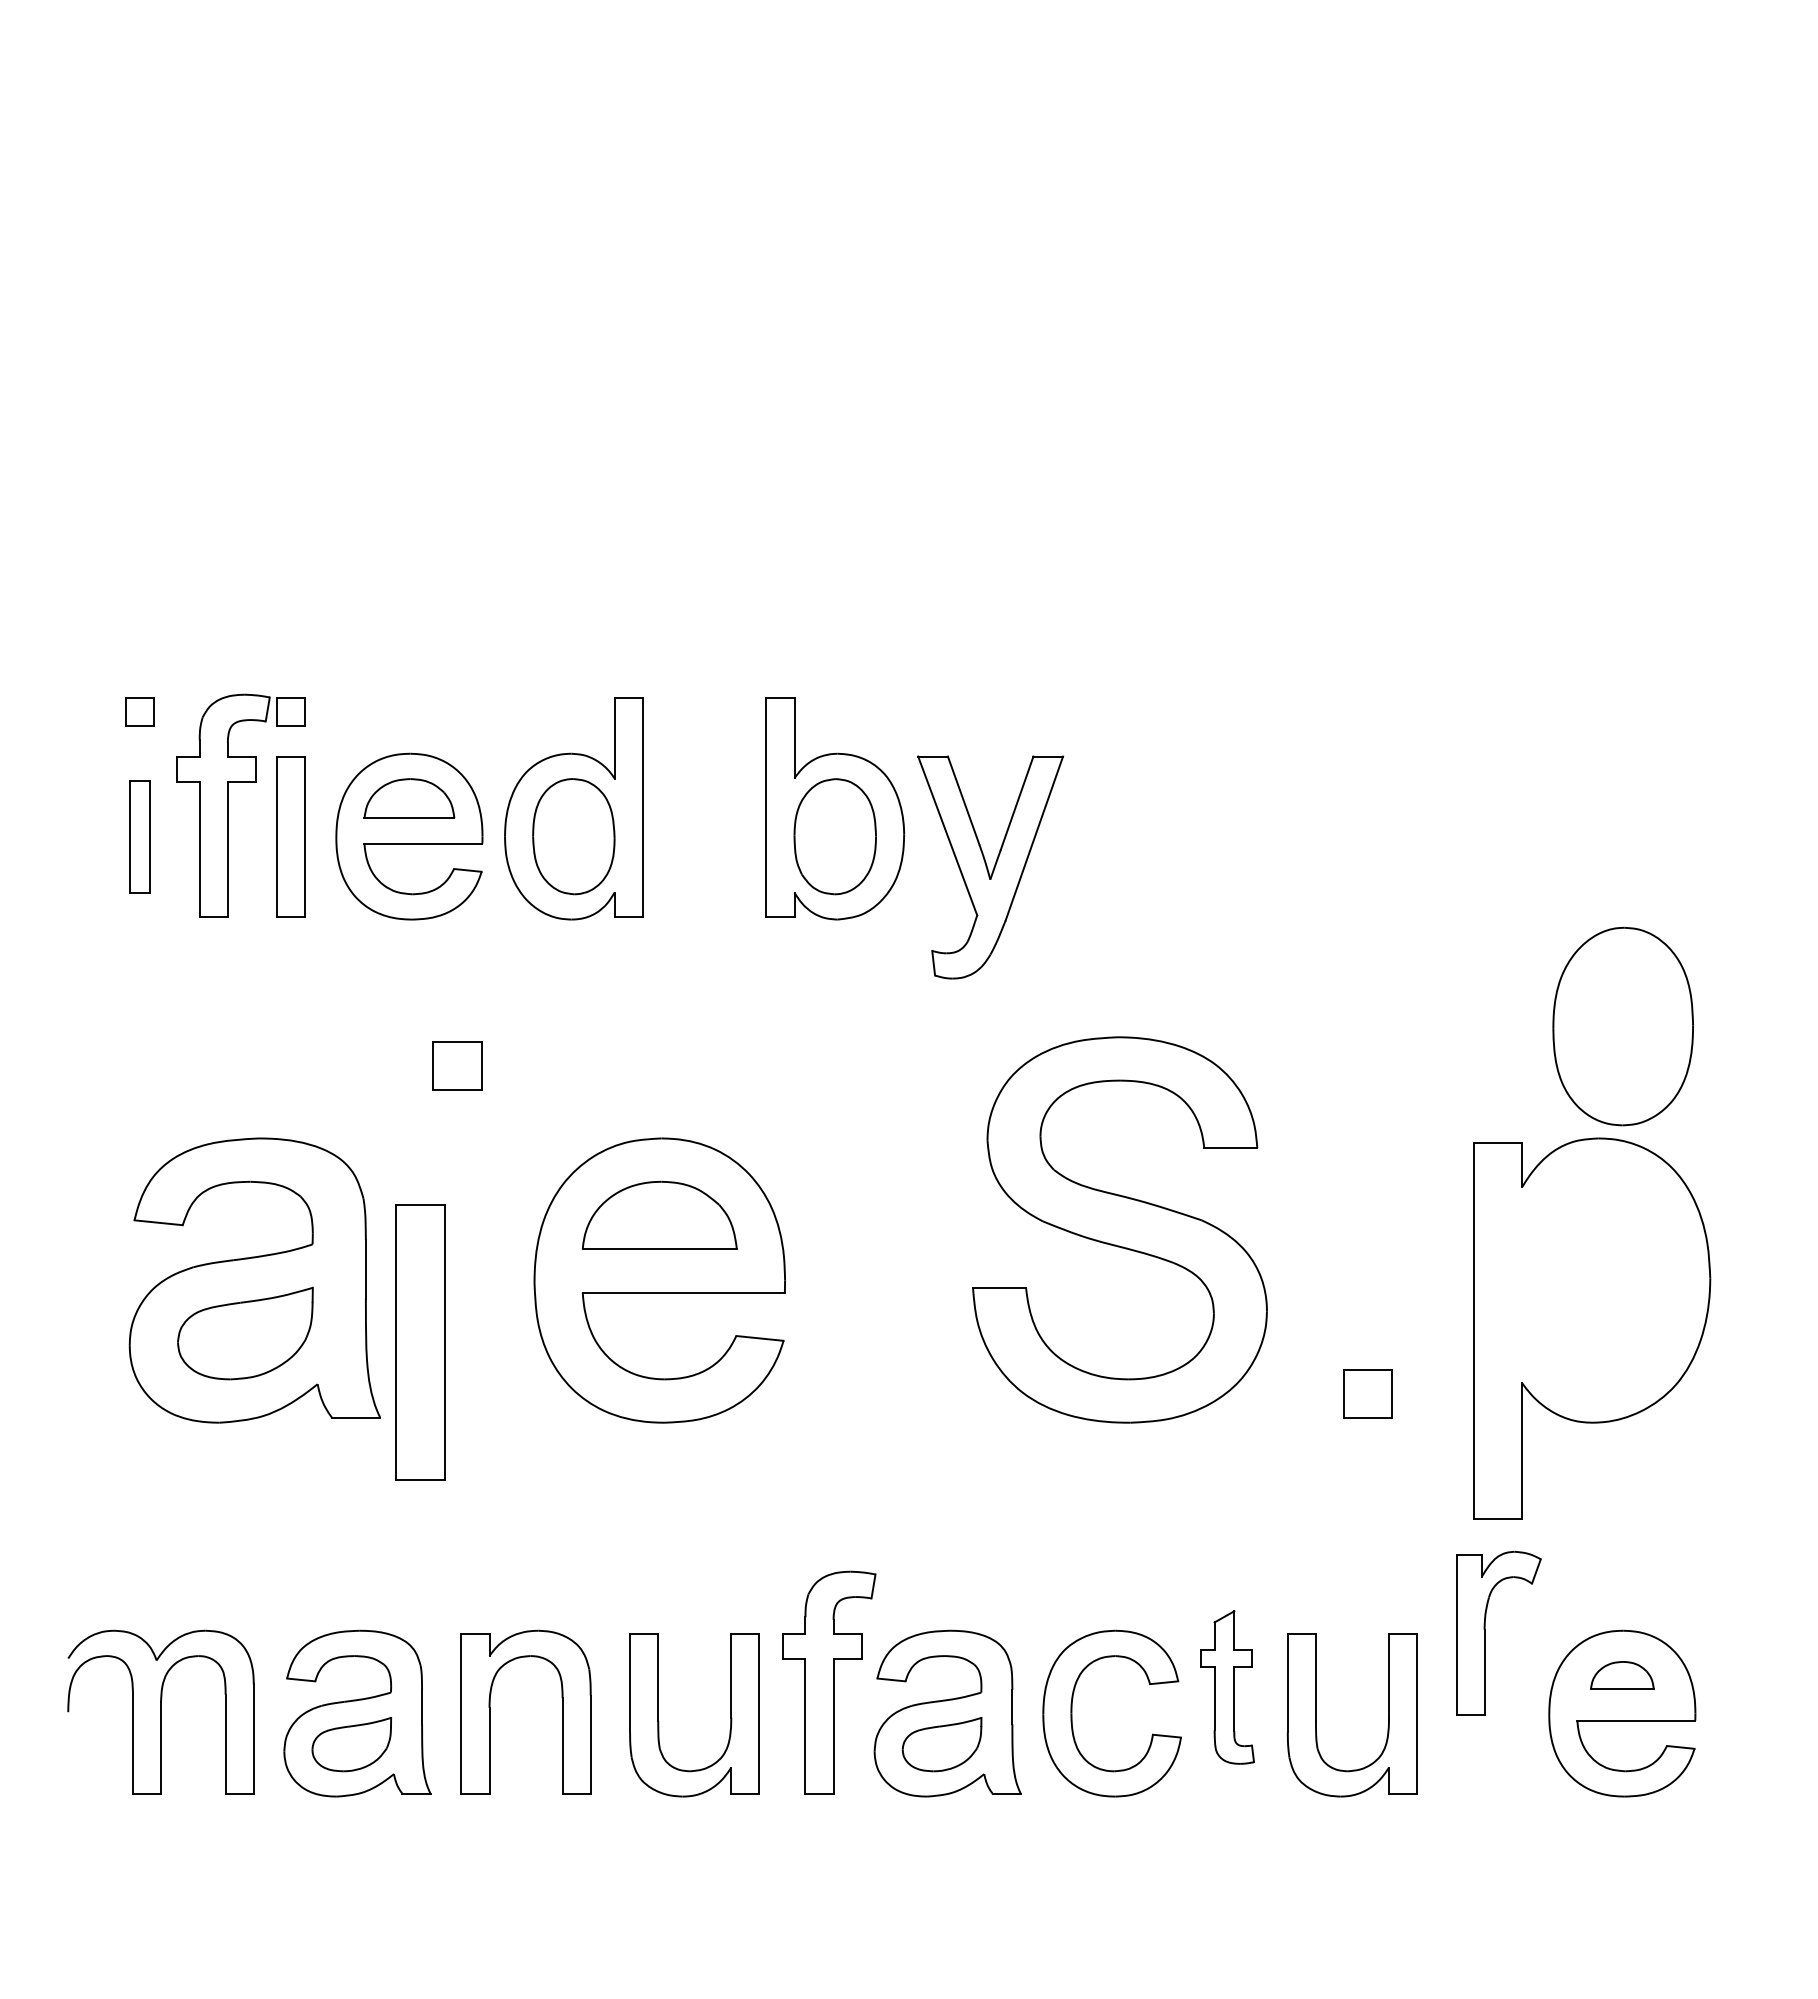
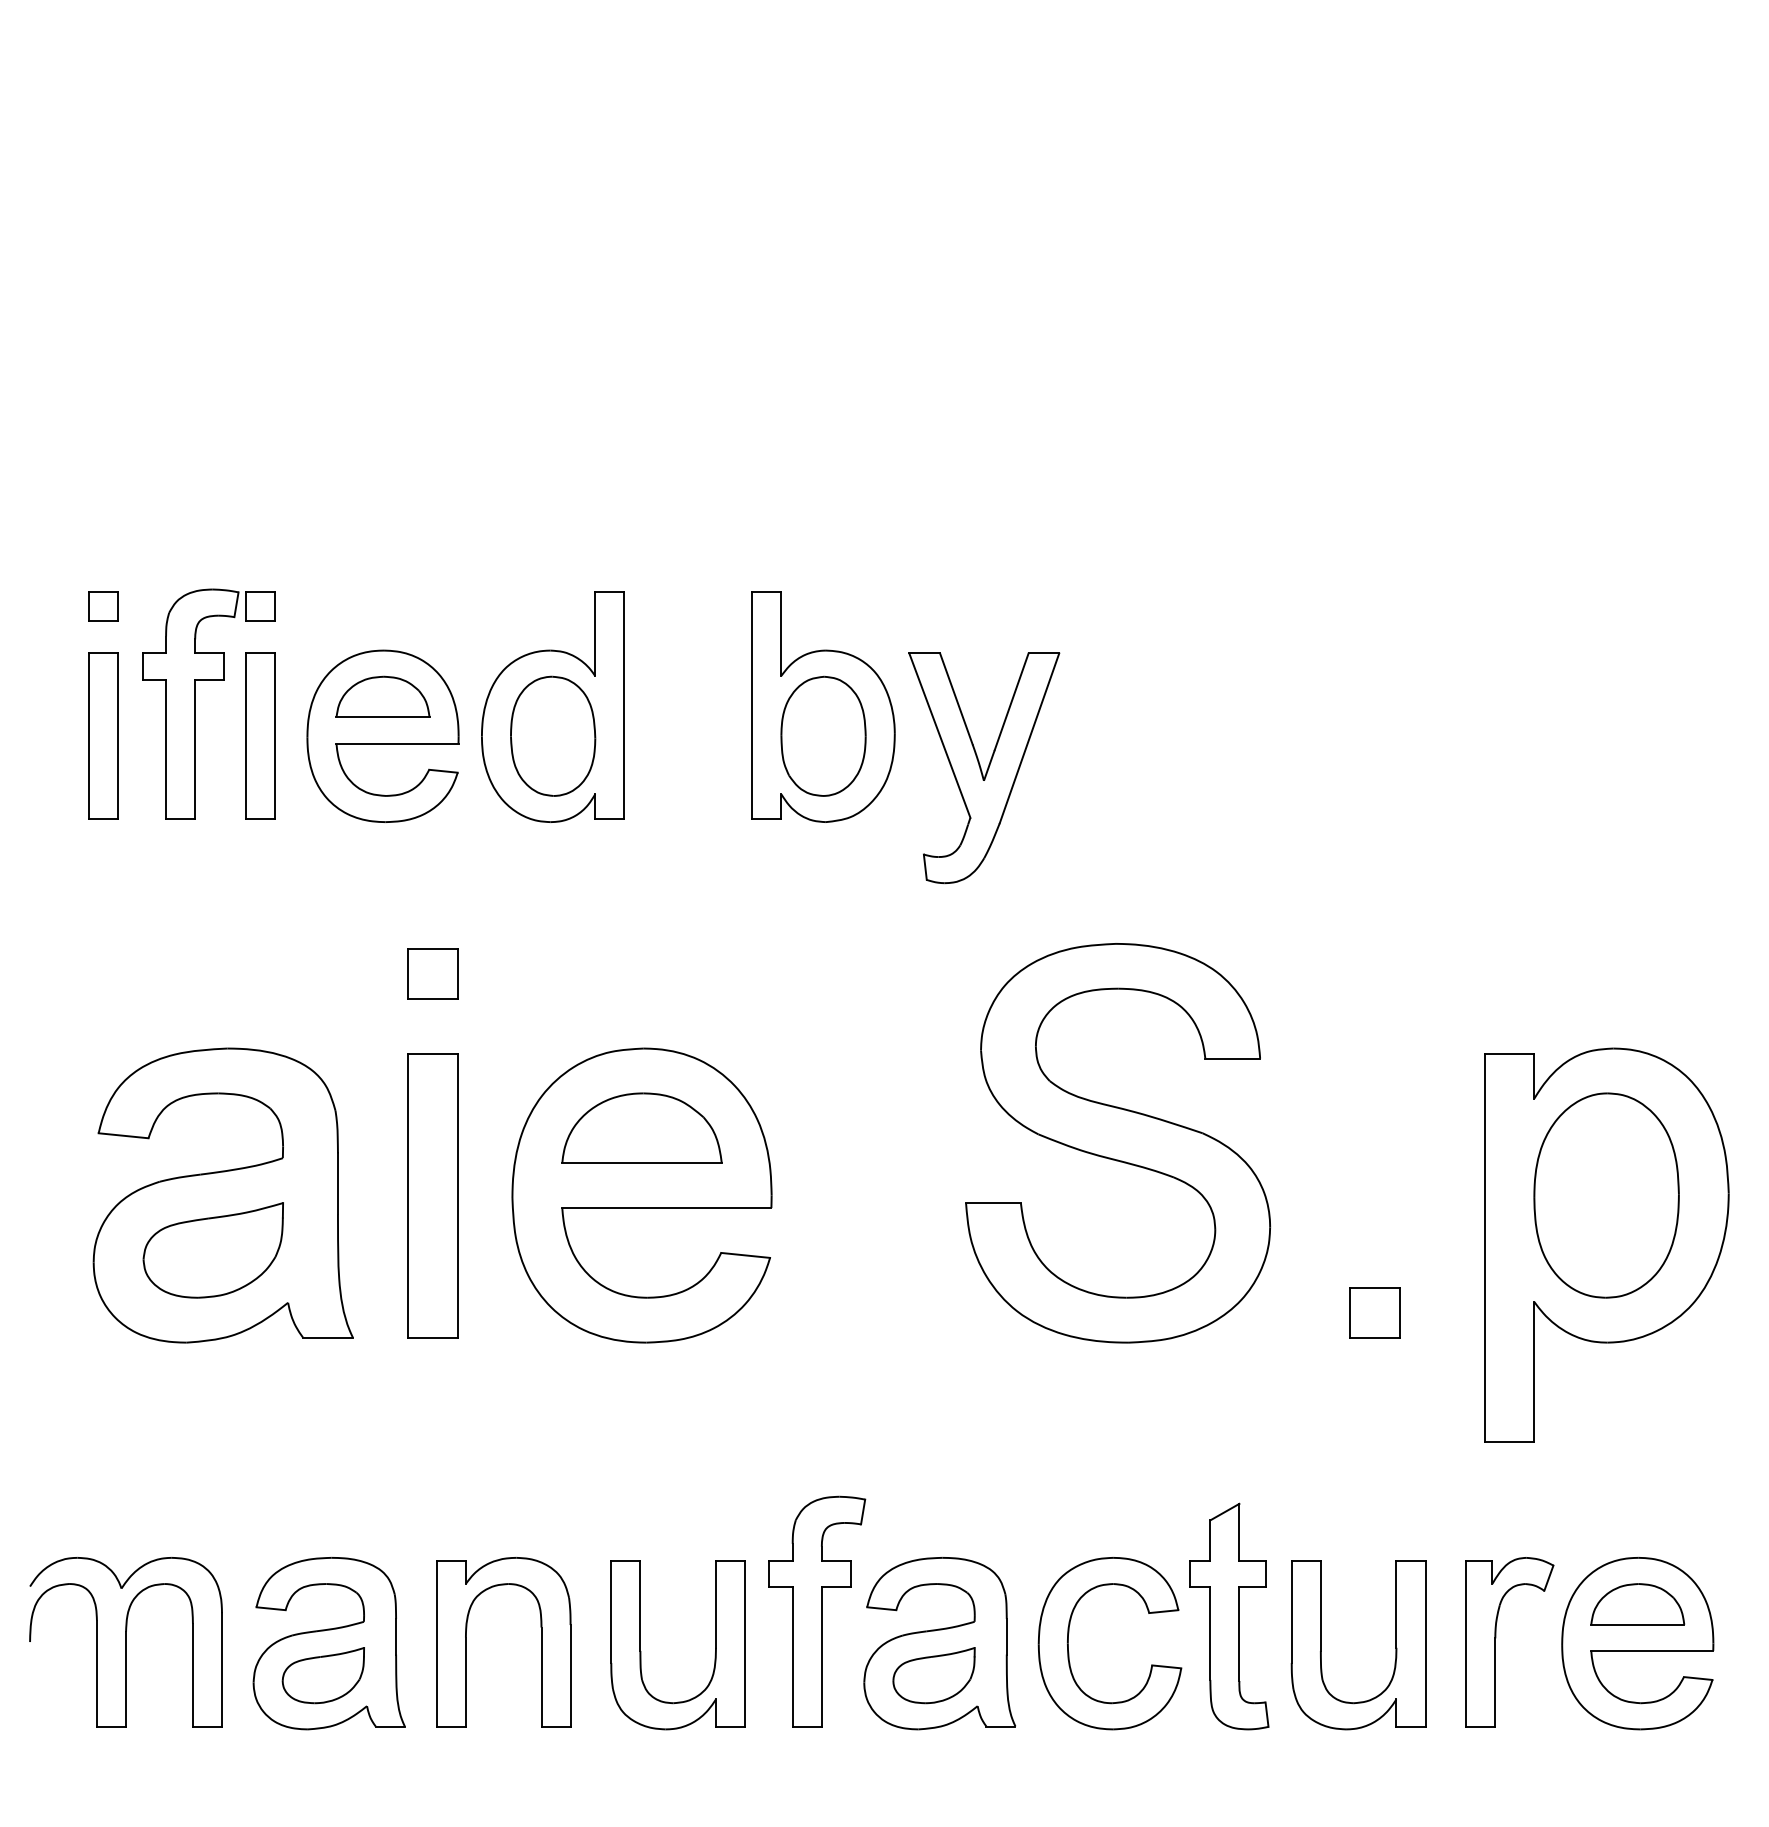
part: (139, 836) -> (103, 736), size x1.43
part: (1622, 1026) -> (1605, 1195), moved
part: (420, 1342) -> (432, 1195), moved
part: (1485, 1632) -> (1496, 1641), moved
part: (1622, 1675) -> (1637, 1604), size x1.43
part: (1227, 1687) -> (1229, 1616), size x1.43

